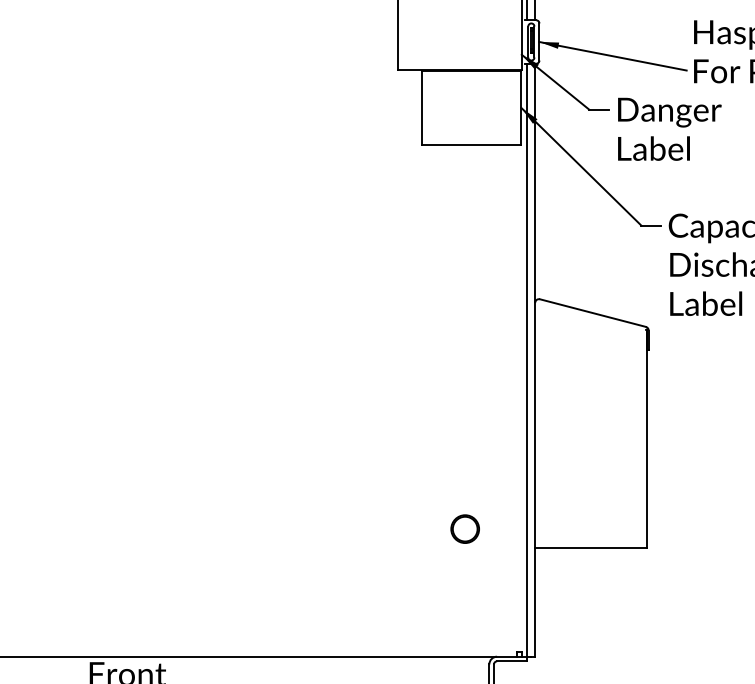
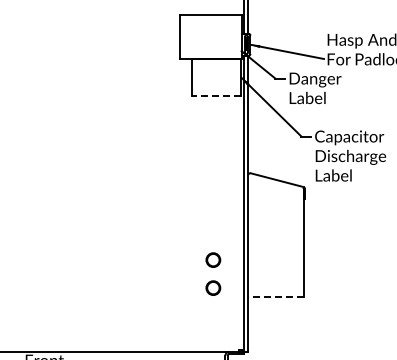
line: (471, 145) -> (216, 96), solid -> dashed
part: (465, 471) -> (213, 259), added
line: (591, 547) -> (276, 297), solid -> dashed

